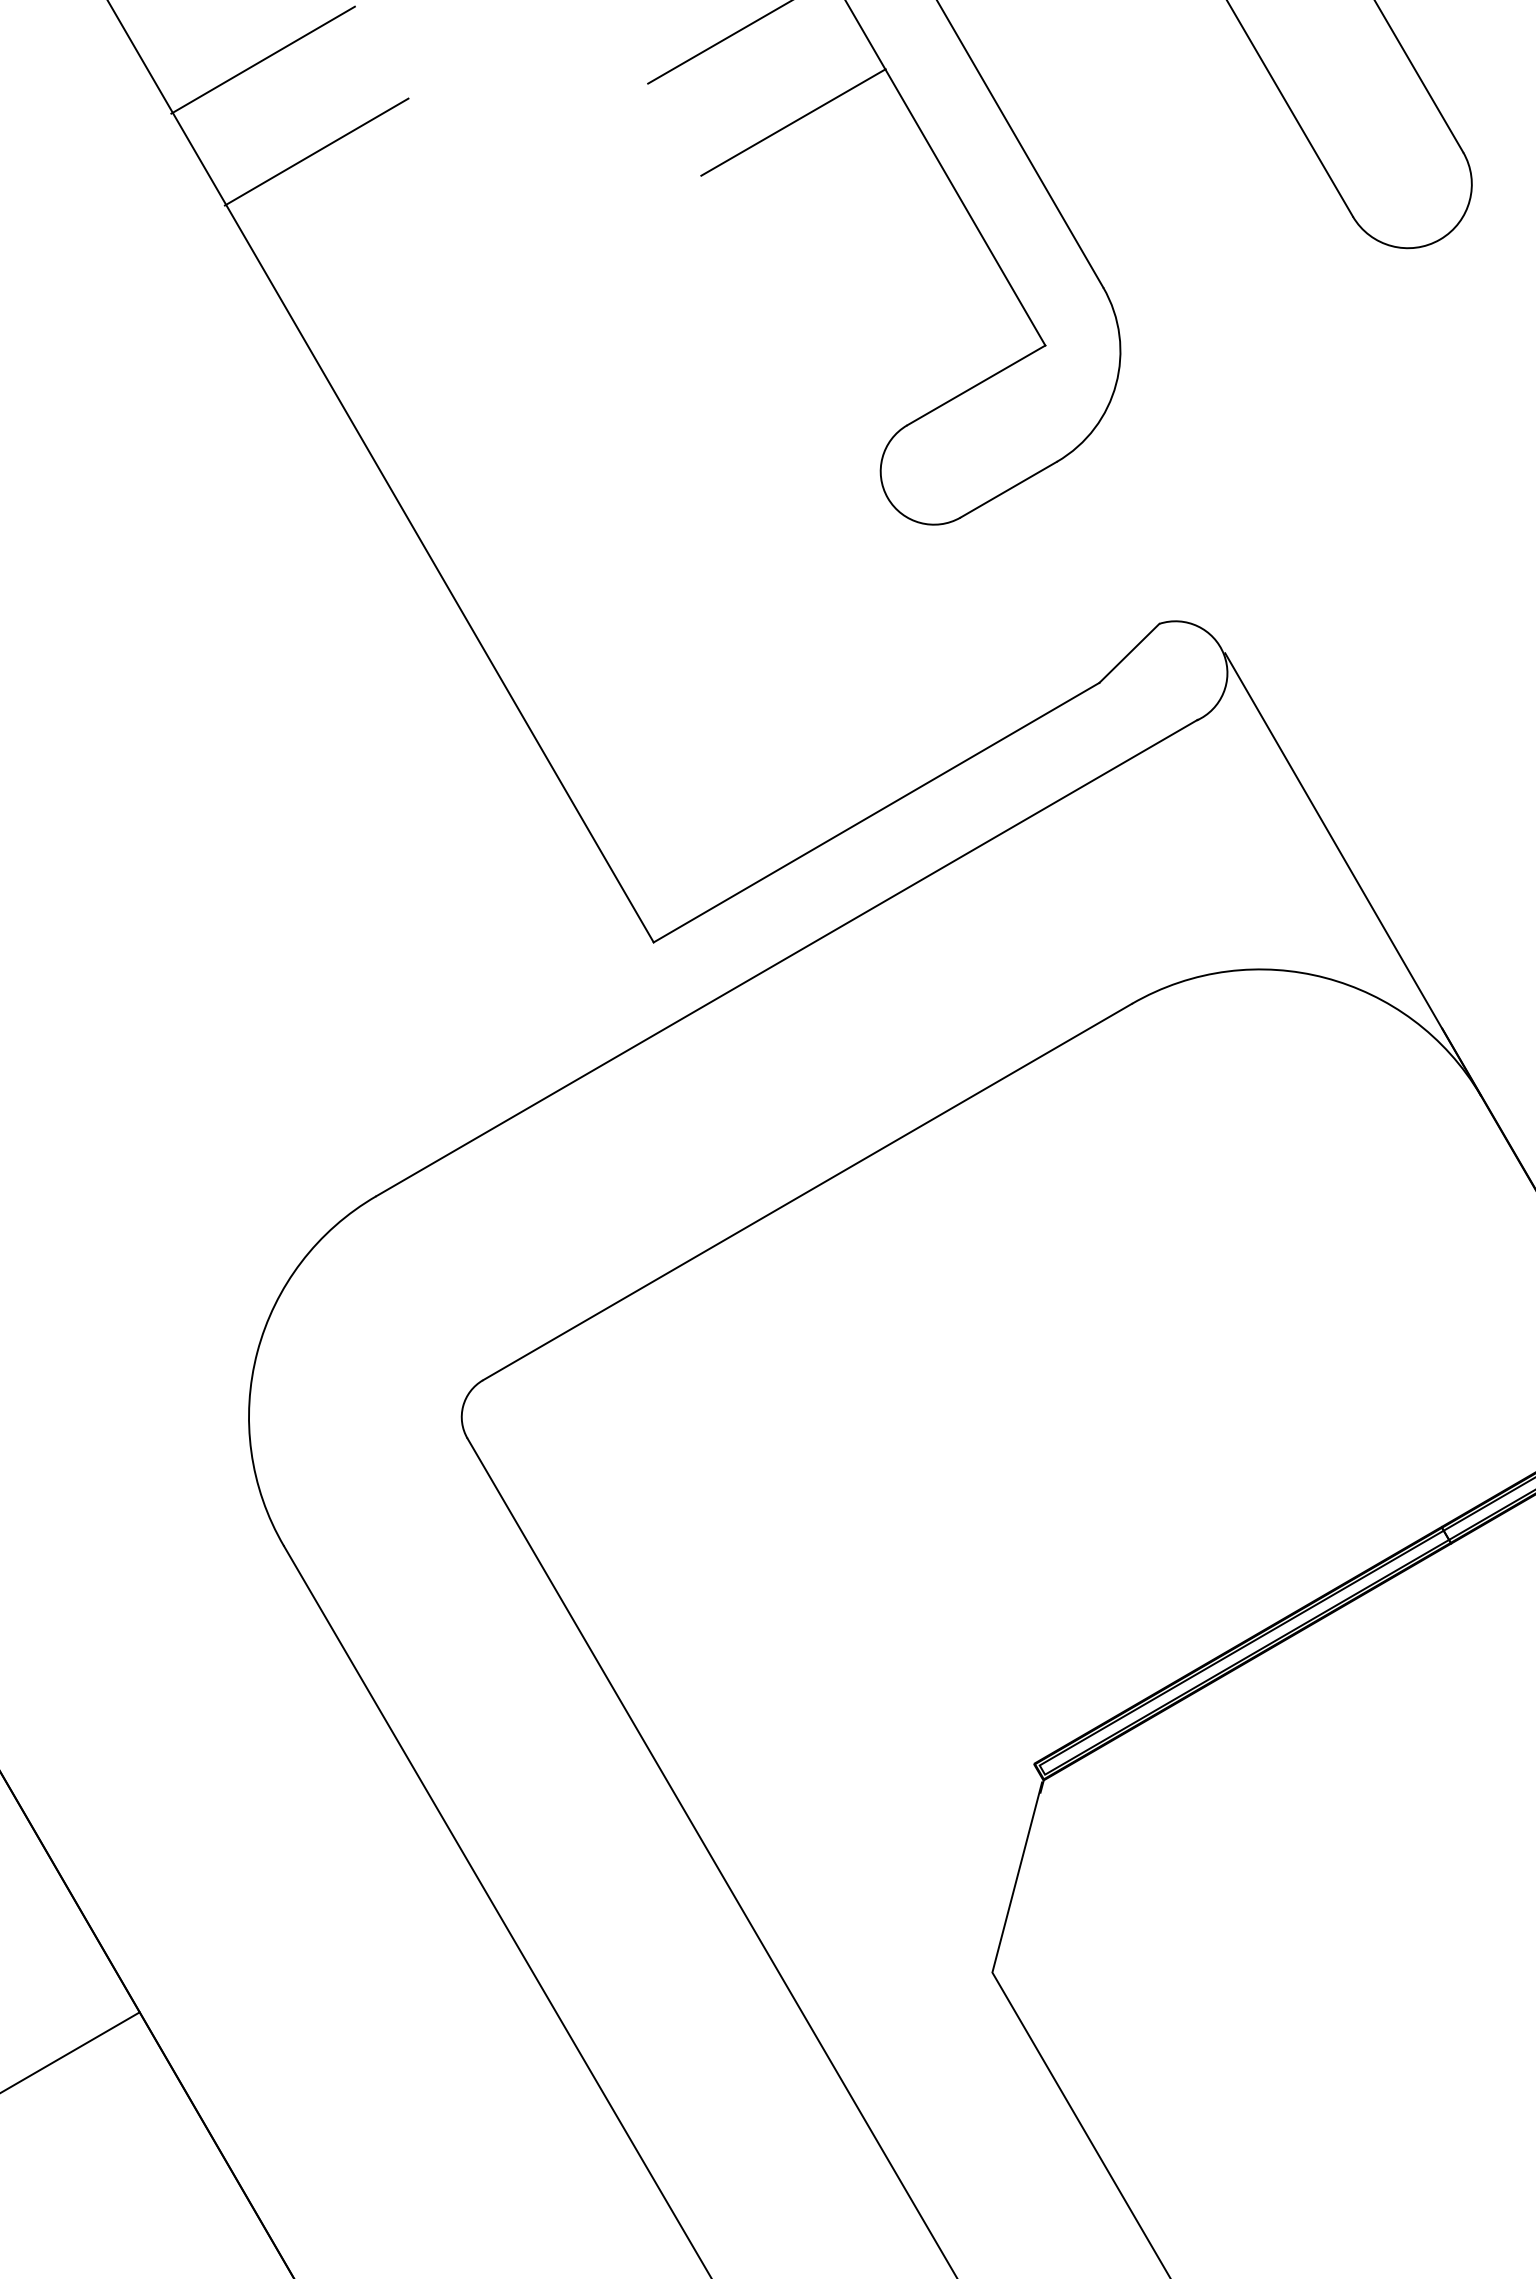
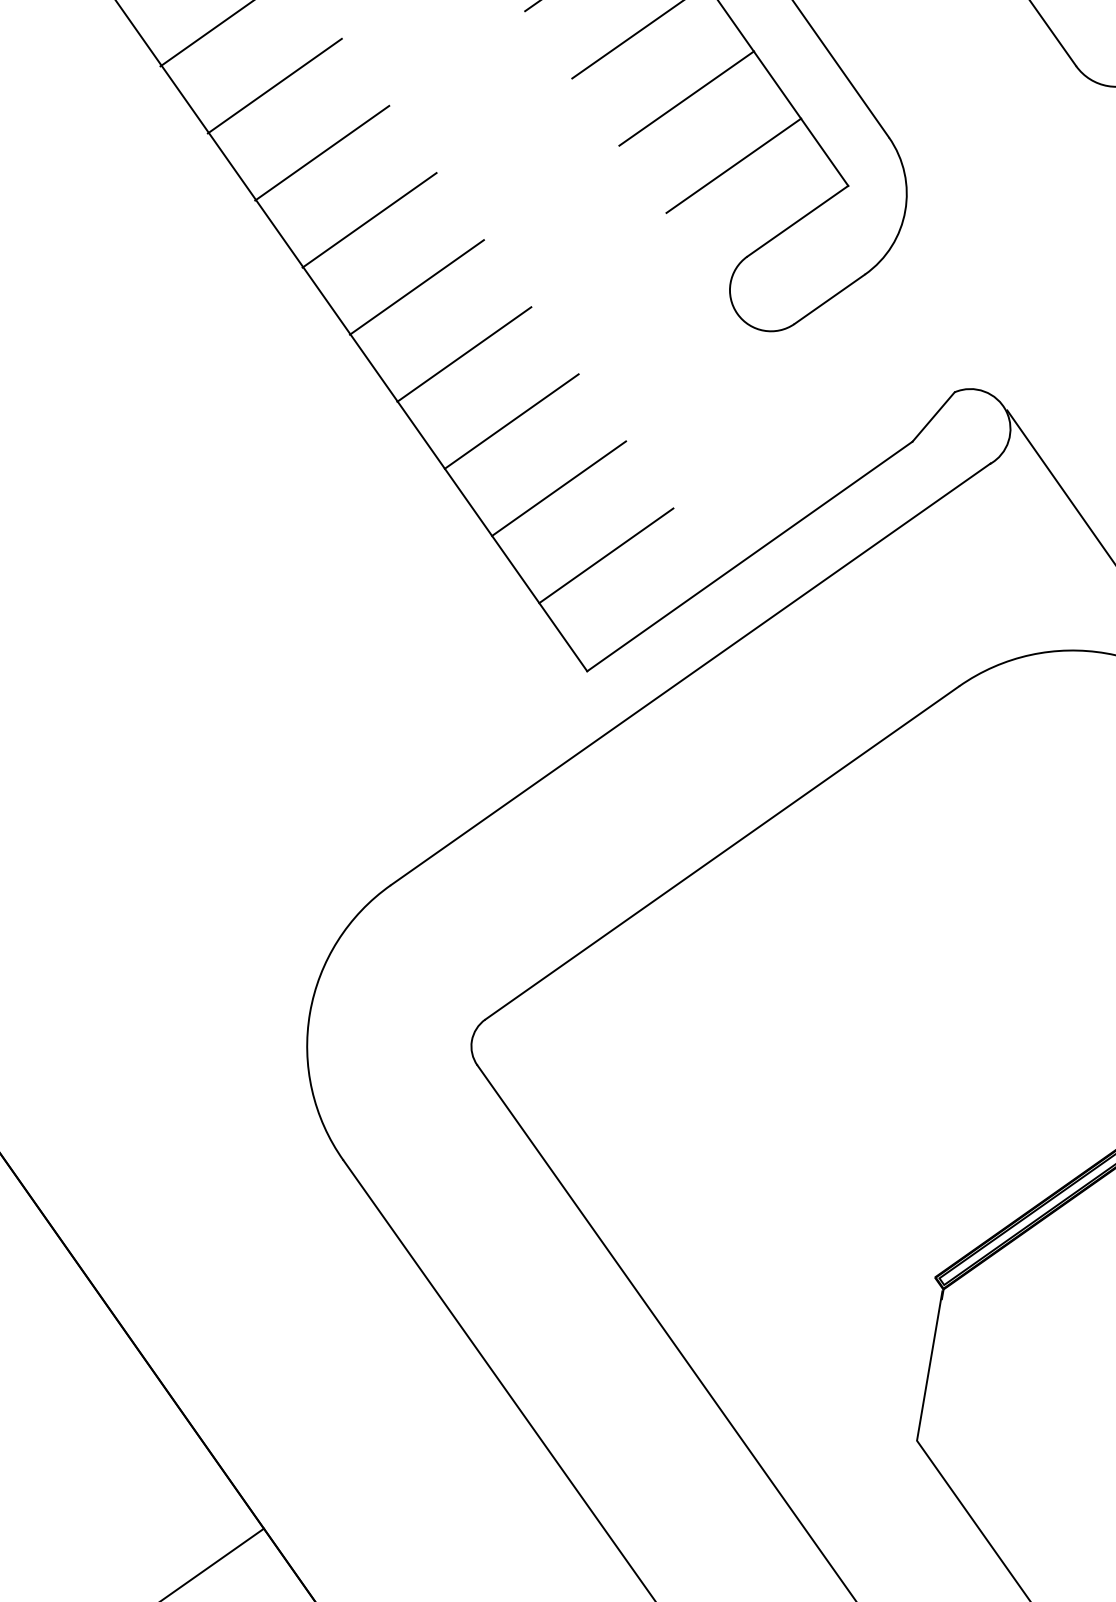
line: (846, 214) -> (686, 98), added
line: (370, 243) -> (322, 152), added
line: (899, 306) -> (733, 165), added
line: (423, 335) -> (369, 220), added
line: (477, 427) -> (417, 287), added
line: (530, 519) -> (464, 354), added
line: (584, 611) -> (511, 421), added
line: (637, 703) -> (558, 488), added
line: (691, 795) -> (606, 555), added

